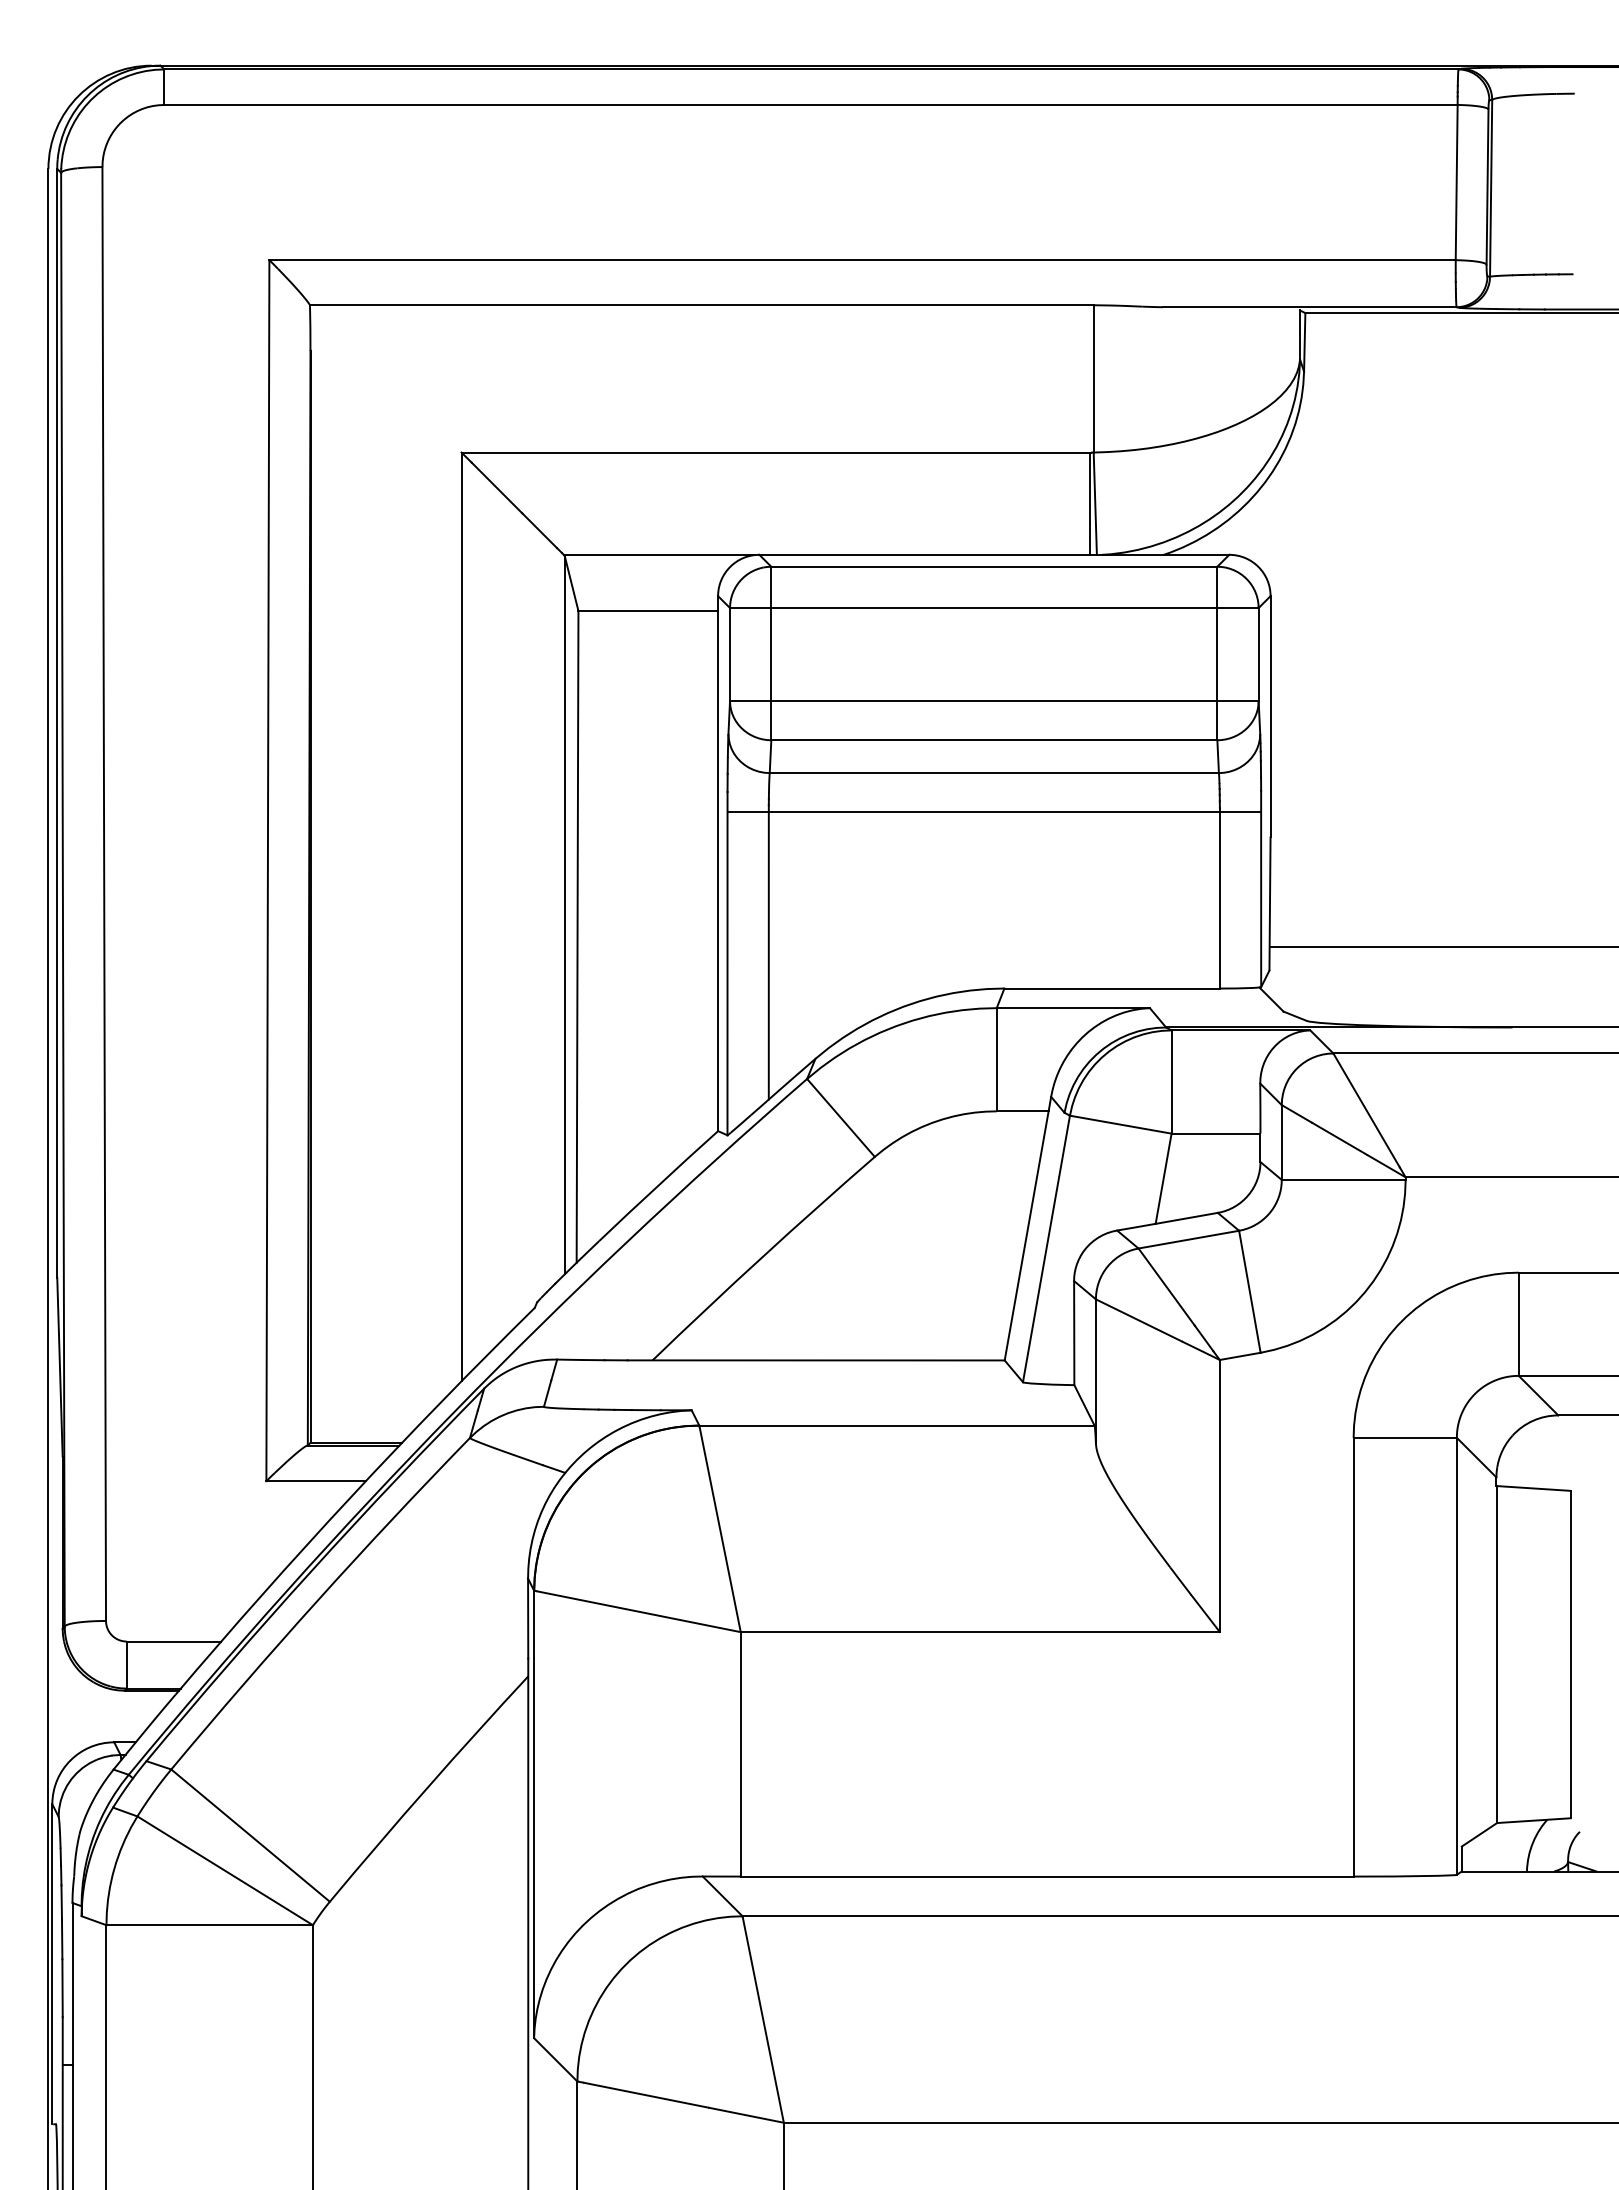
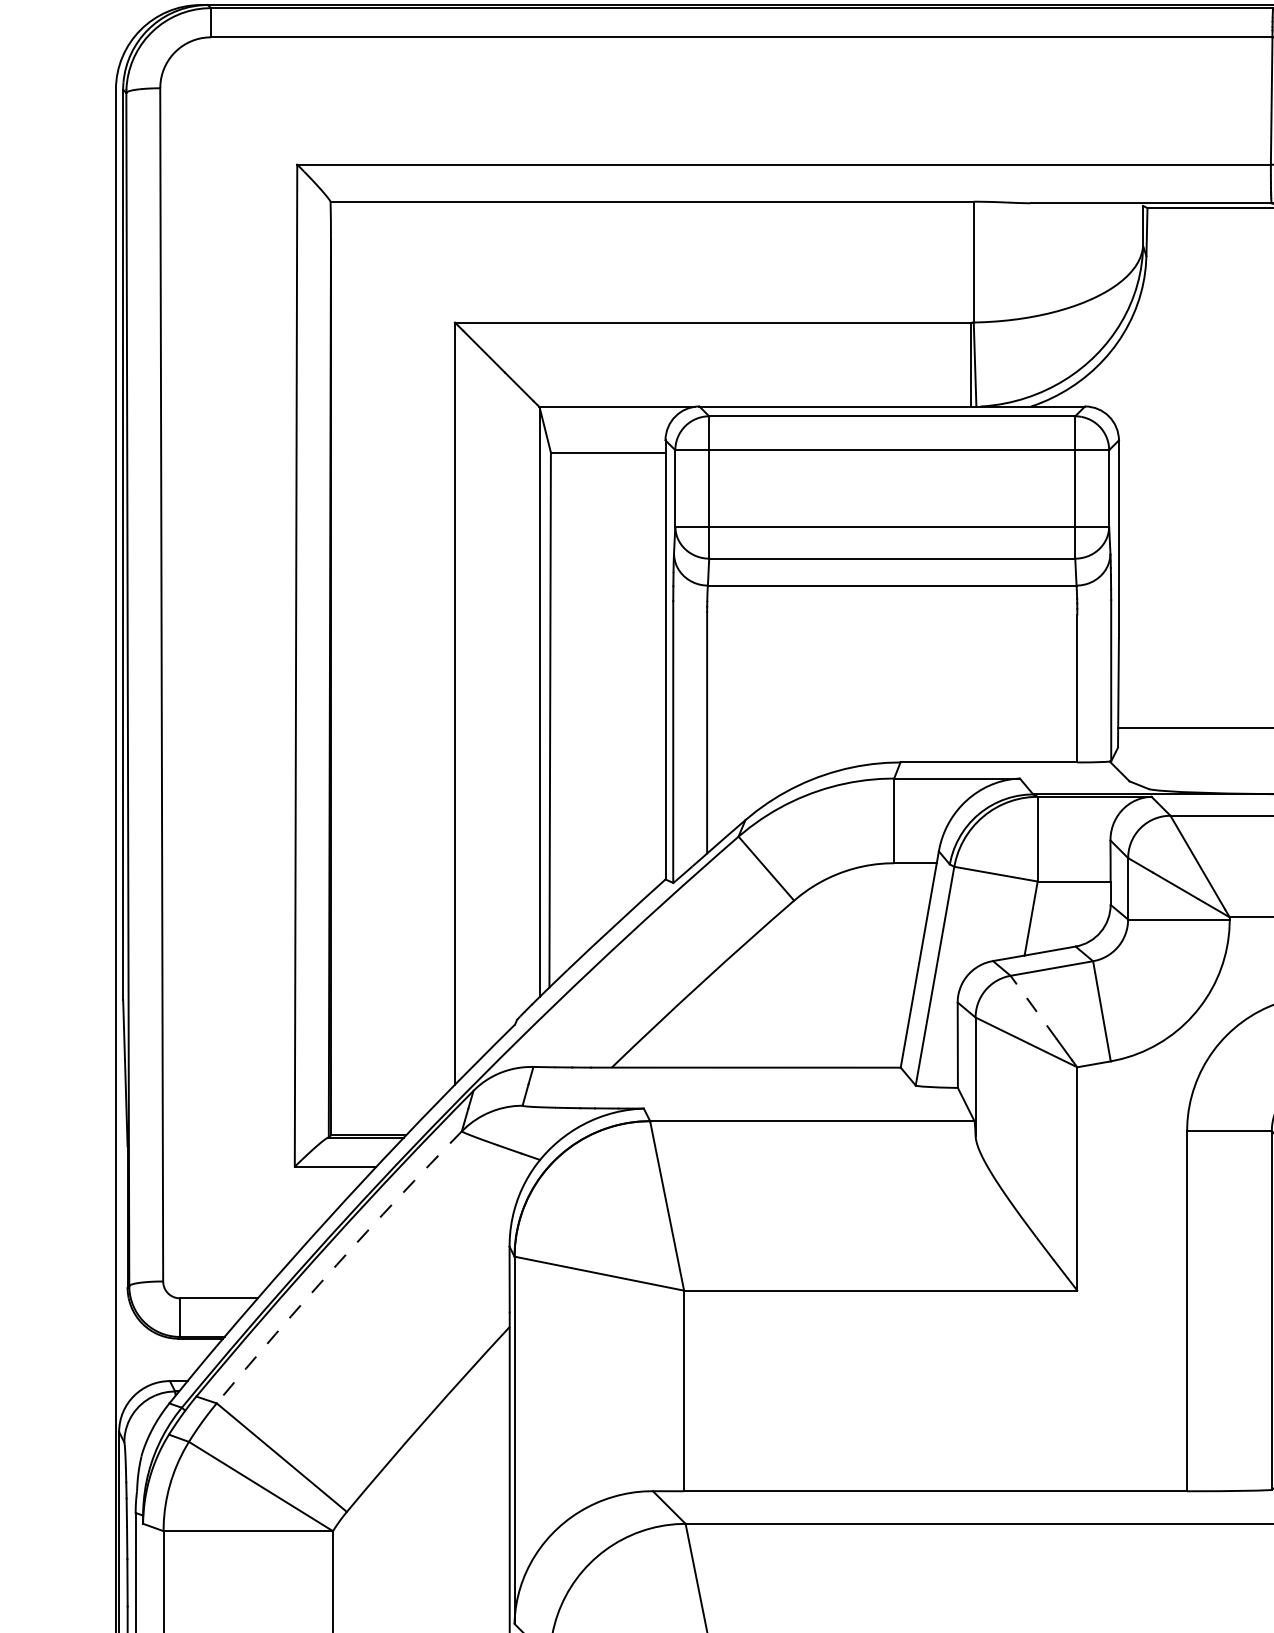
line: (994, 811) -> (892, 617), removed
line: (1166, 1287) -> (1033, 1007), solid -> dashed
arc: (317, 1600) -> (336, 1264), solid -> dashed

